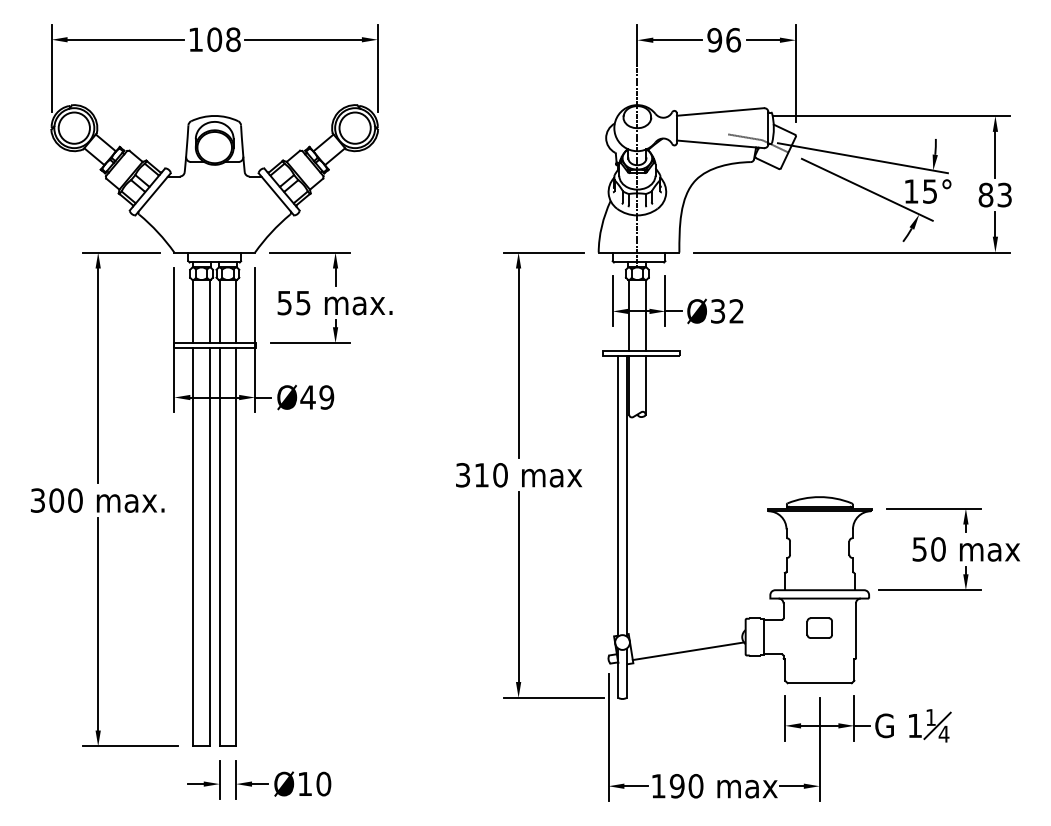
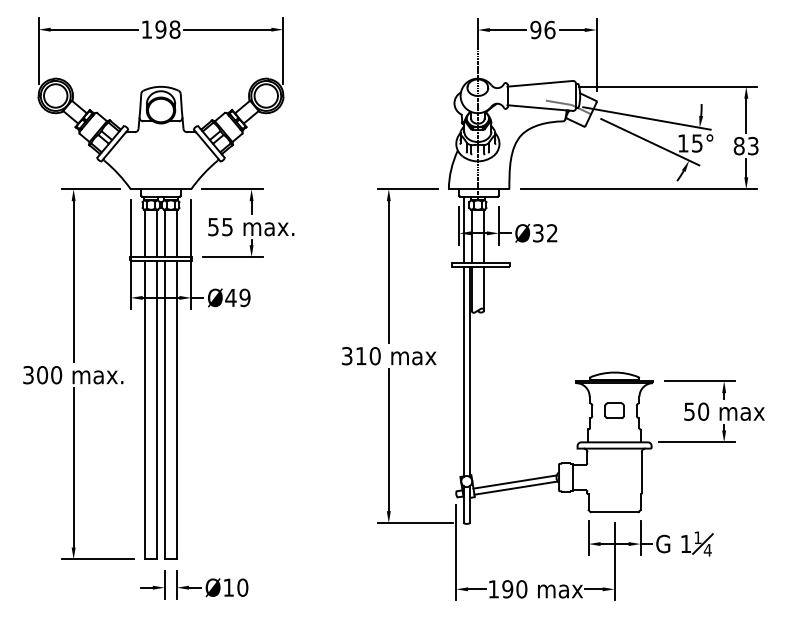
text: (214, 39) -> (160, 29), 108 -> 198
line: (618, 306) -> (463, 229), added
part: (819, 627) -> (614, 410), moved
line: (686, 642) -> (514, 481), added

